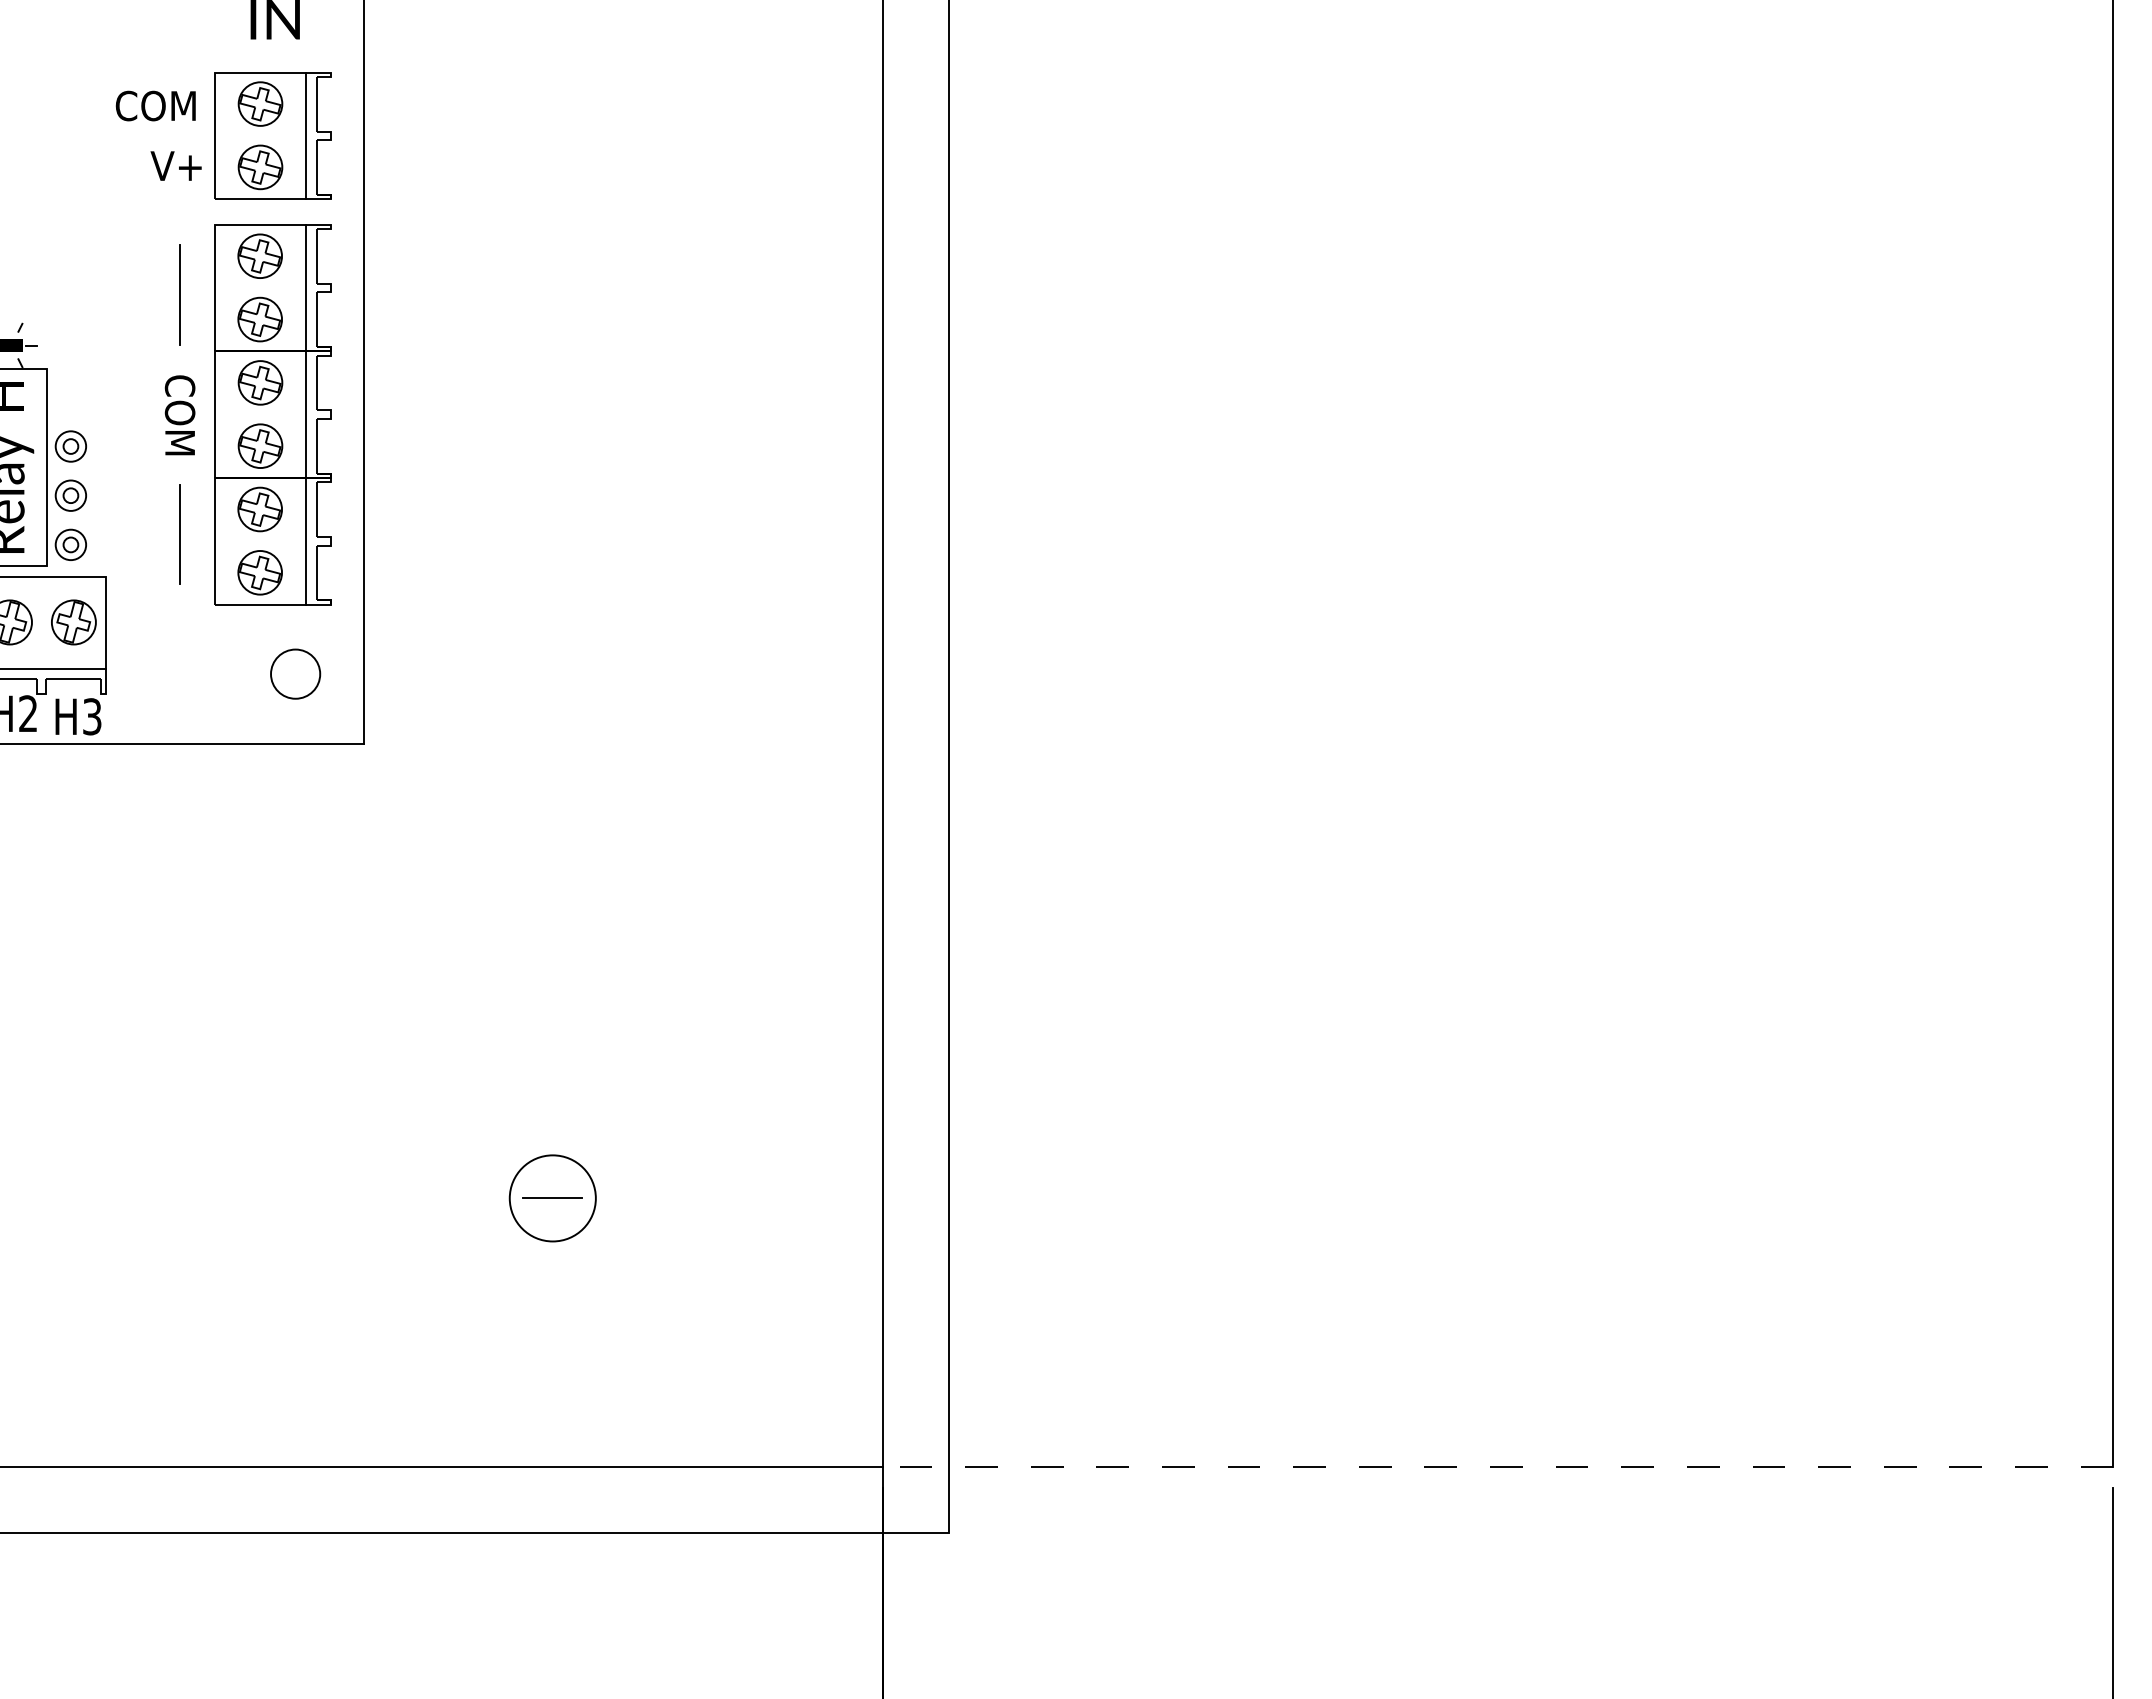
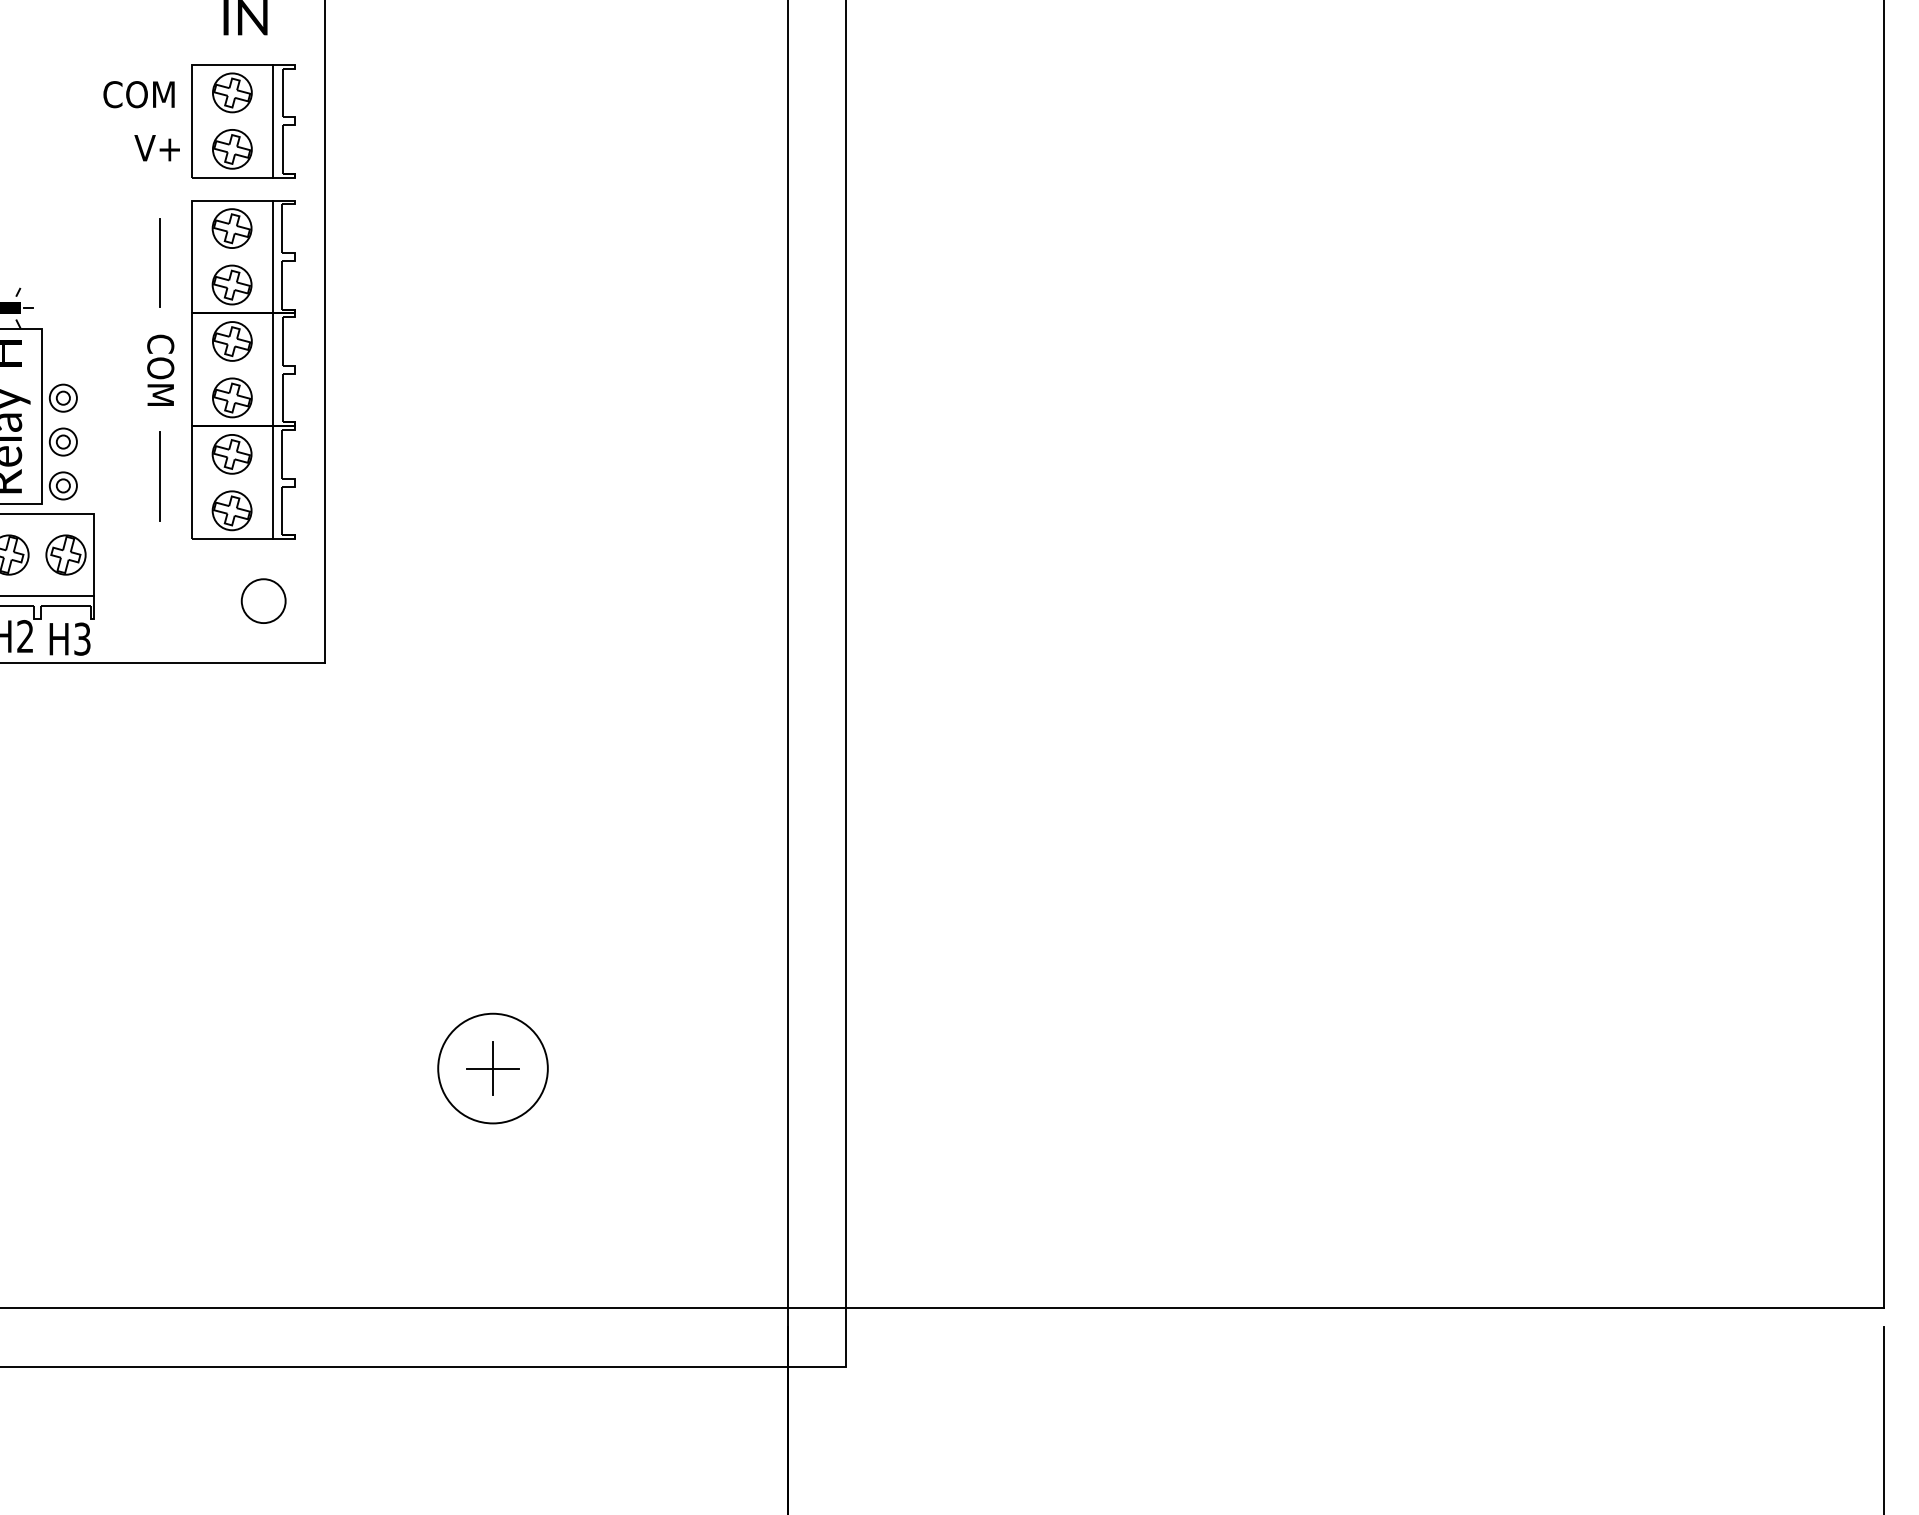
circle: (552, 1197) -> (492, 1067), size x1.43
line: (552, 1197) -> (492, 1067), added
line: (1498, 1467) -> (1336, 1308), dashed -> solid

